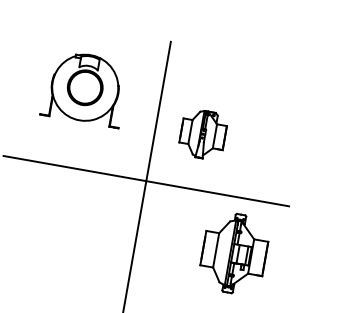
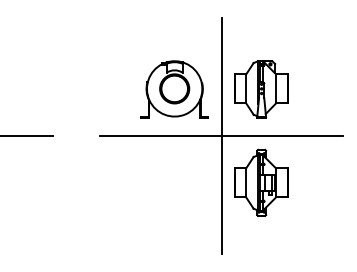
part: (84, 88) -> (174, 89), moved
part: (202, 134) -> (261, 89), size x1.43
part: (234, 253) -> (261, 182), moved

